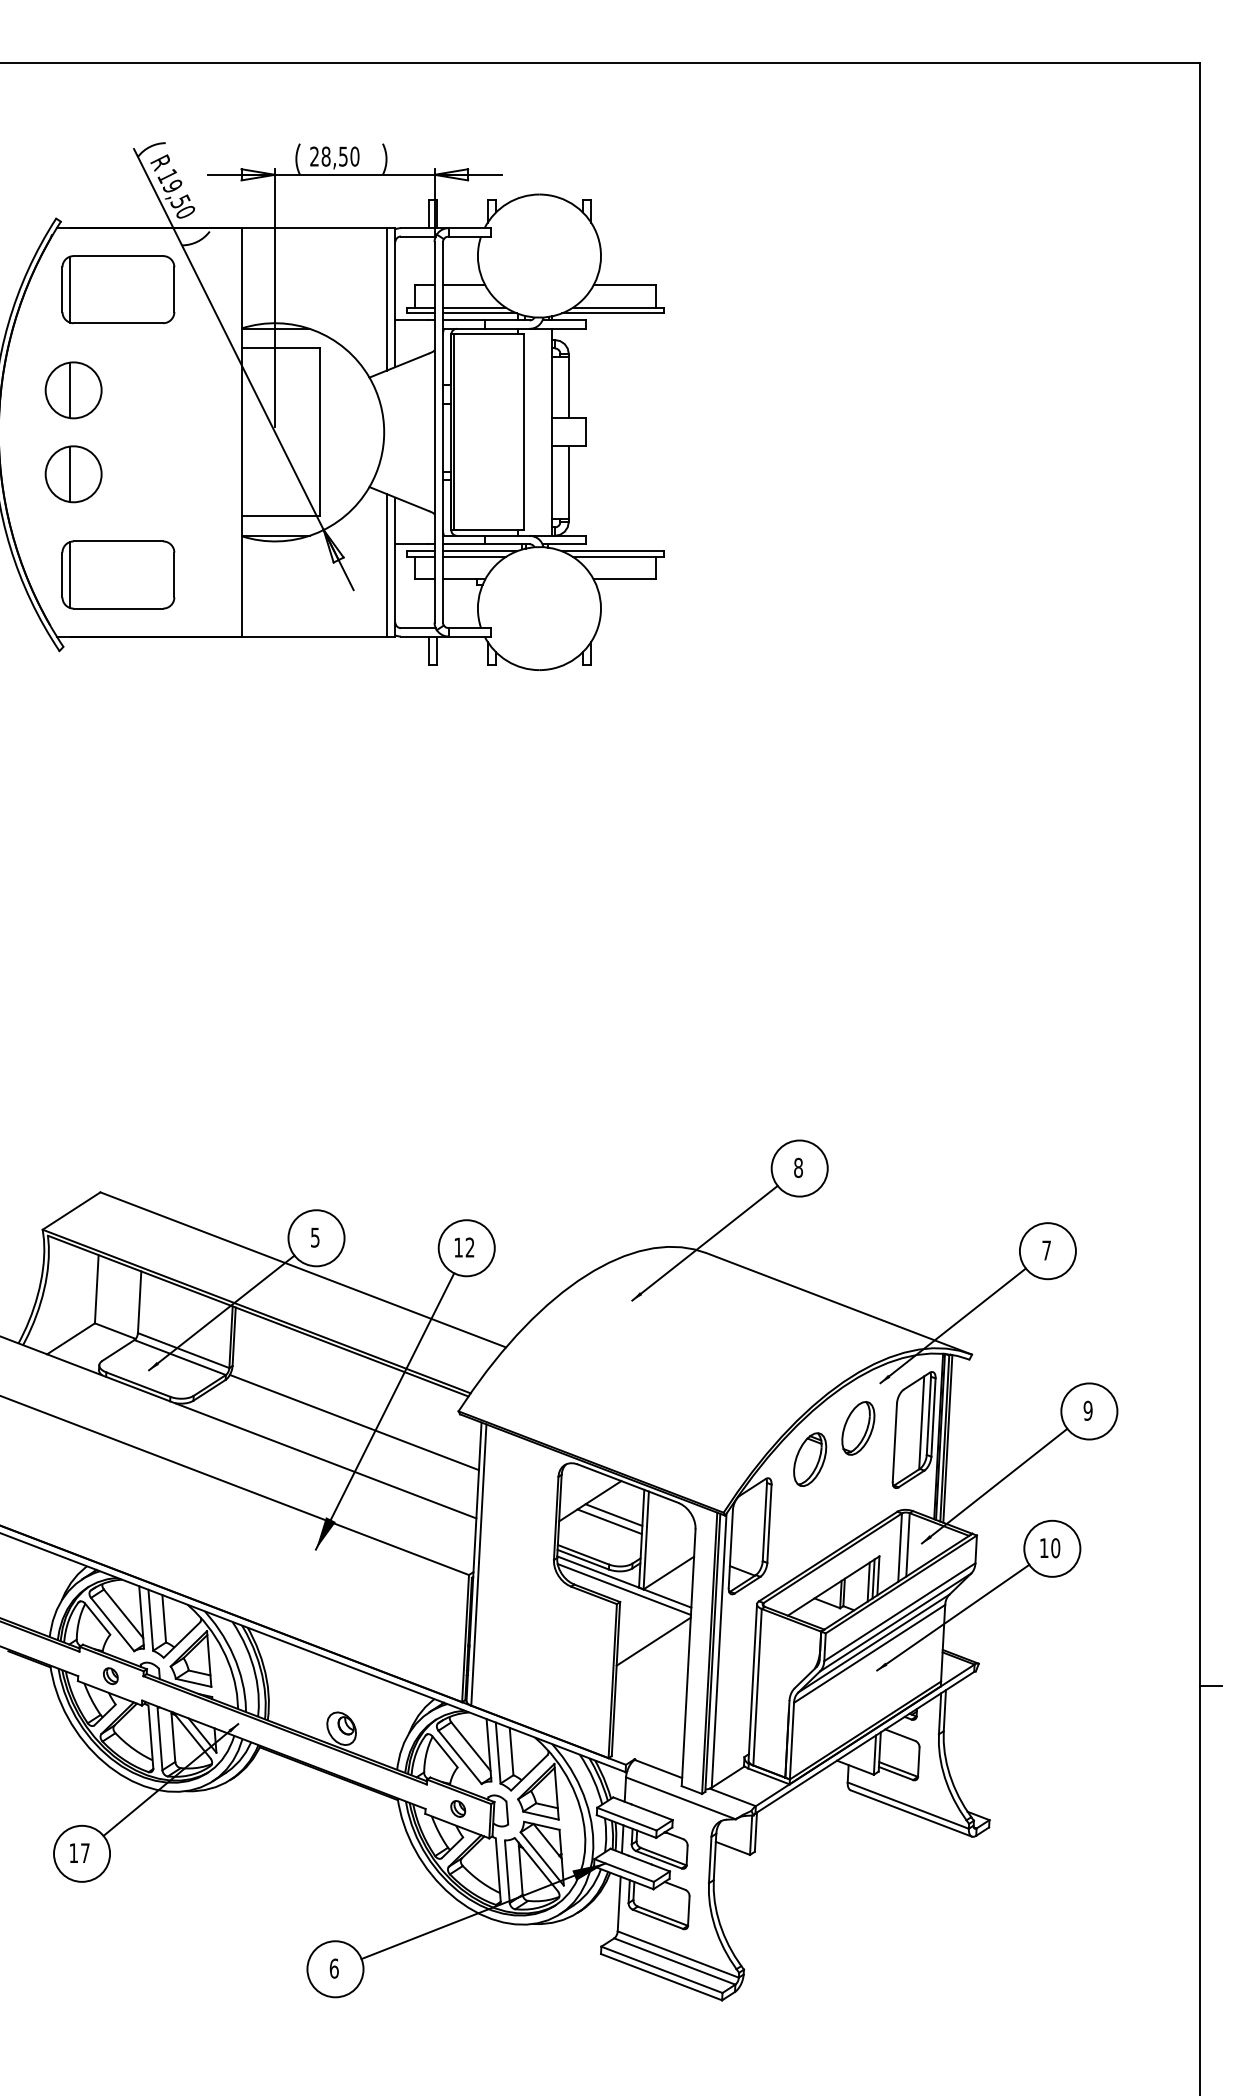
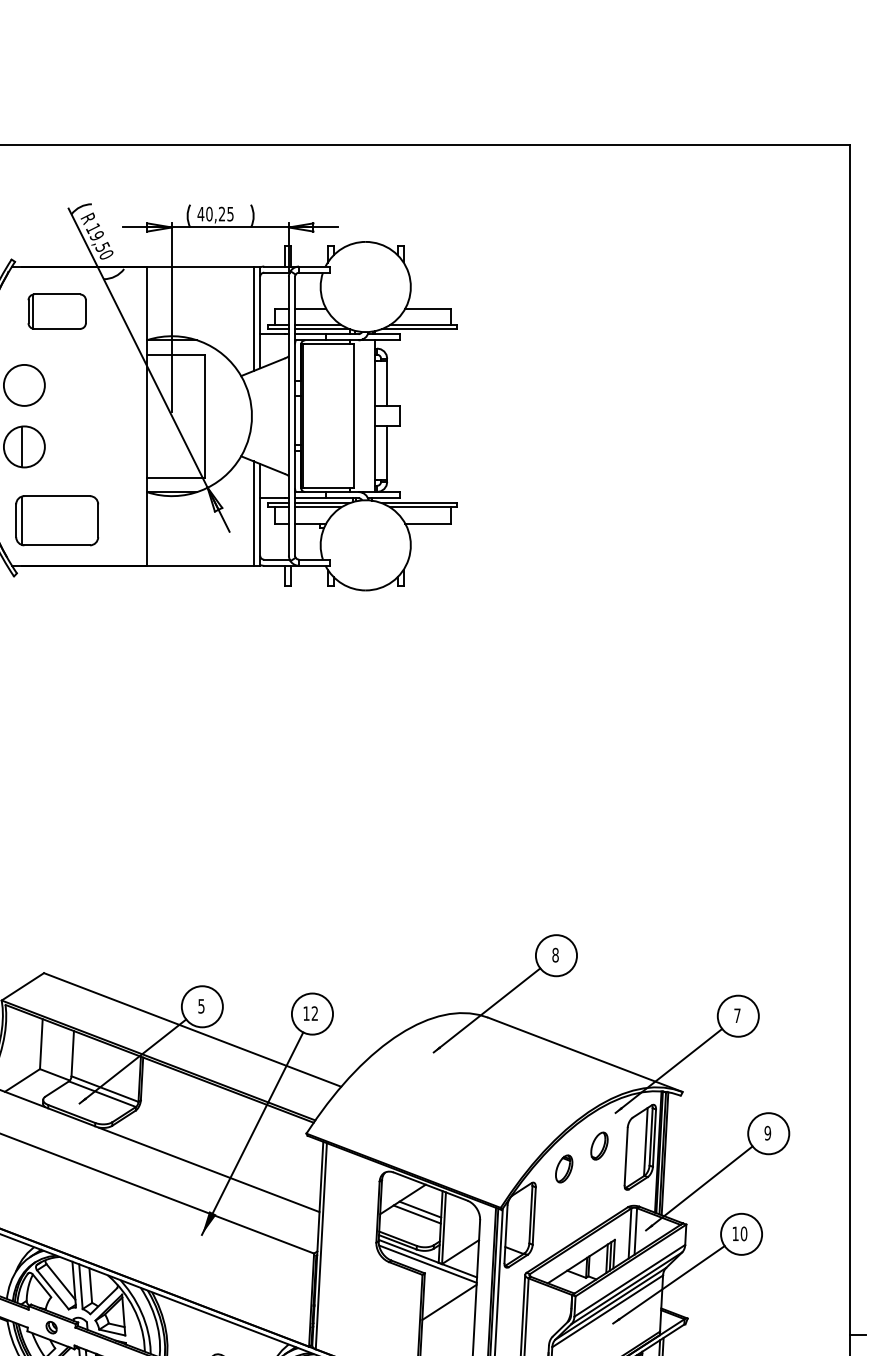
text: (334, 156) -> (215, 214), 28,50 -> 40,25
part: (118, 289) -> (57, 311), size x0.7
line: (70, 390) -> (22, 385), removed
line: (353, 1422) -> (229, 1141), removed
part: (858, 1428) -> (599, 1146), size x0.7
part: (810, 1459) -> (564, 1168), size x0.7

